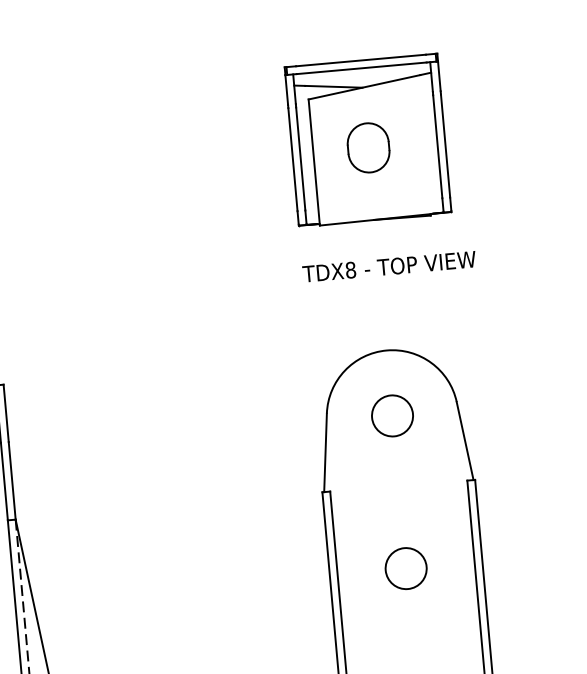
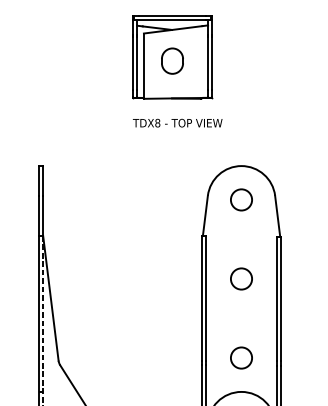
part: (380, 167) -> (177, 71), moved

